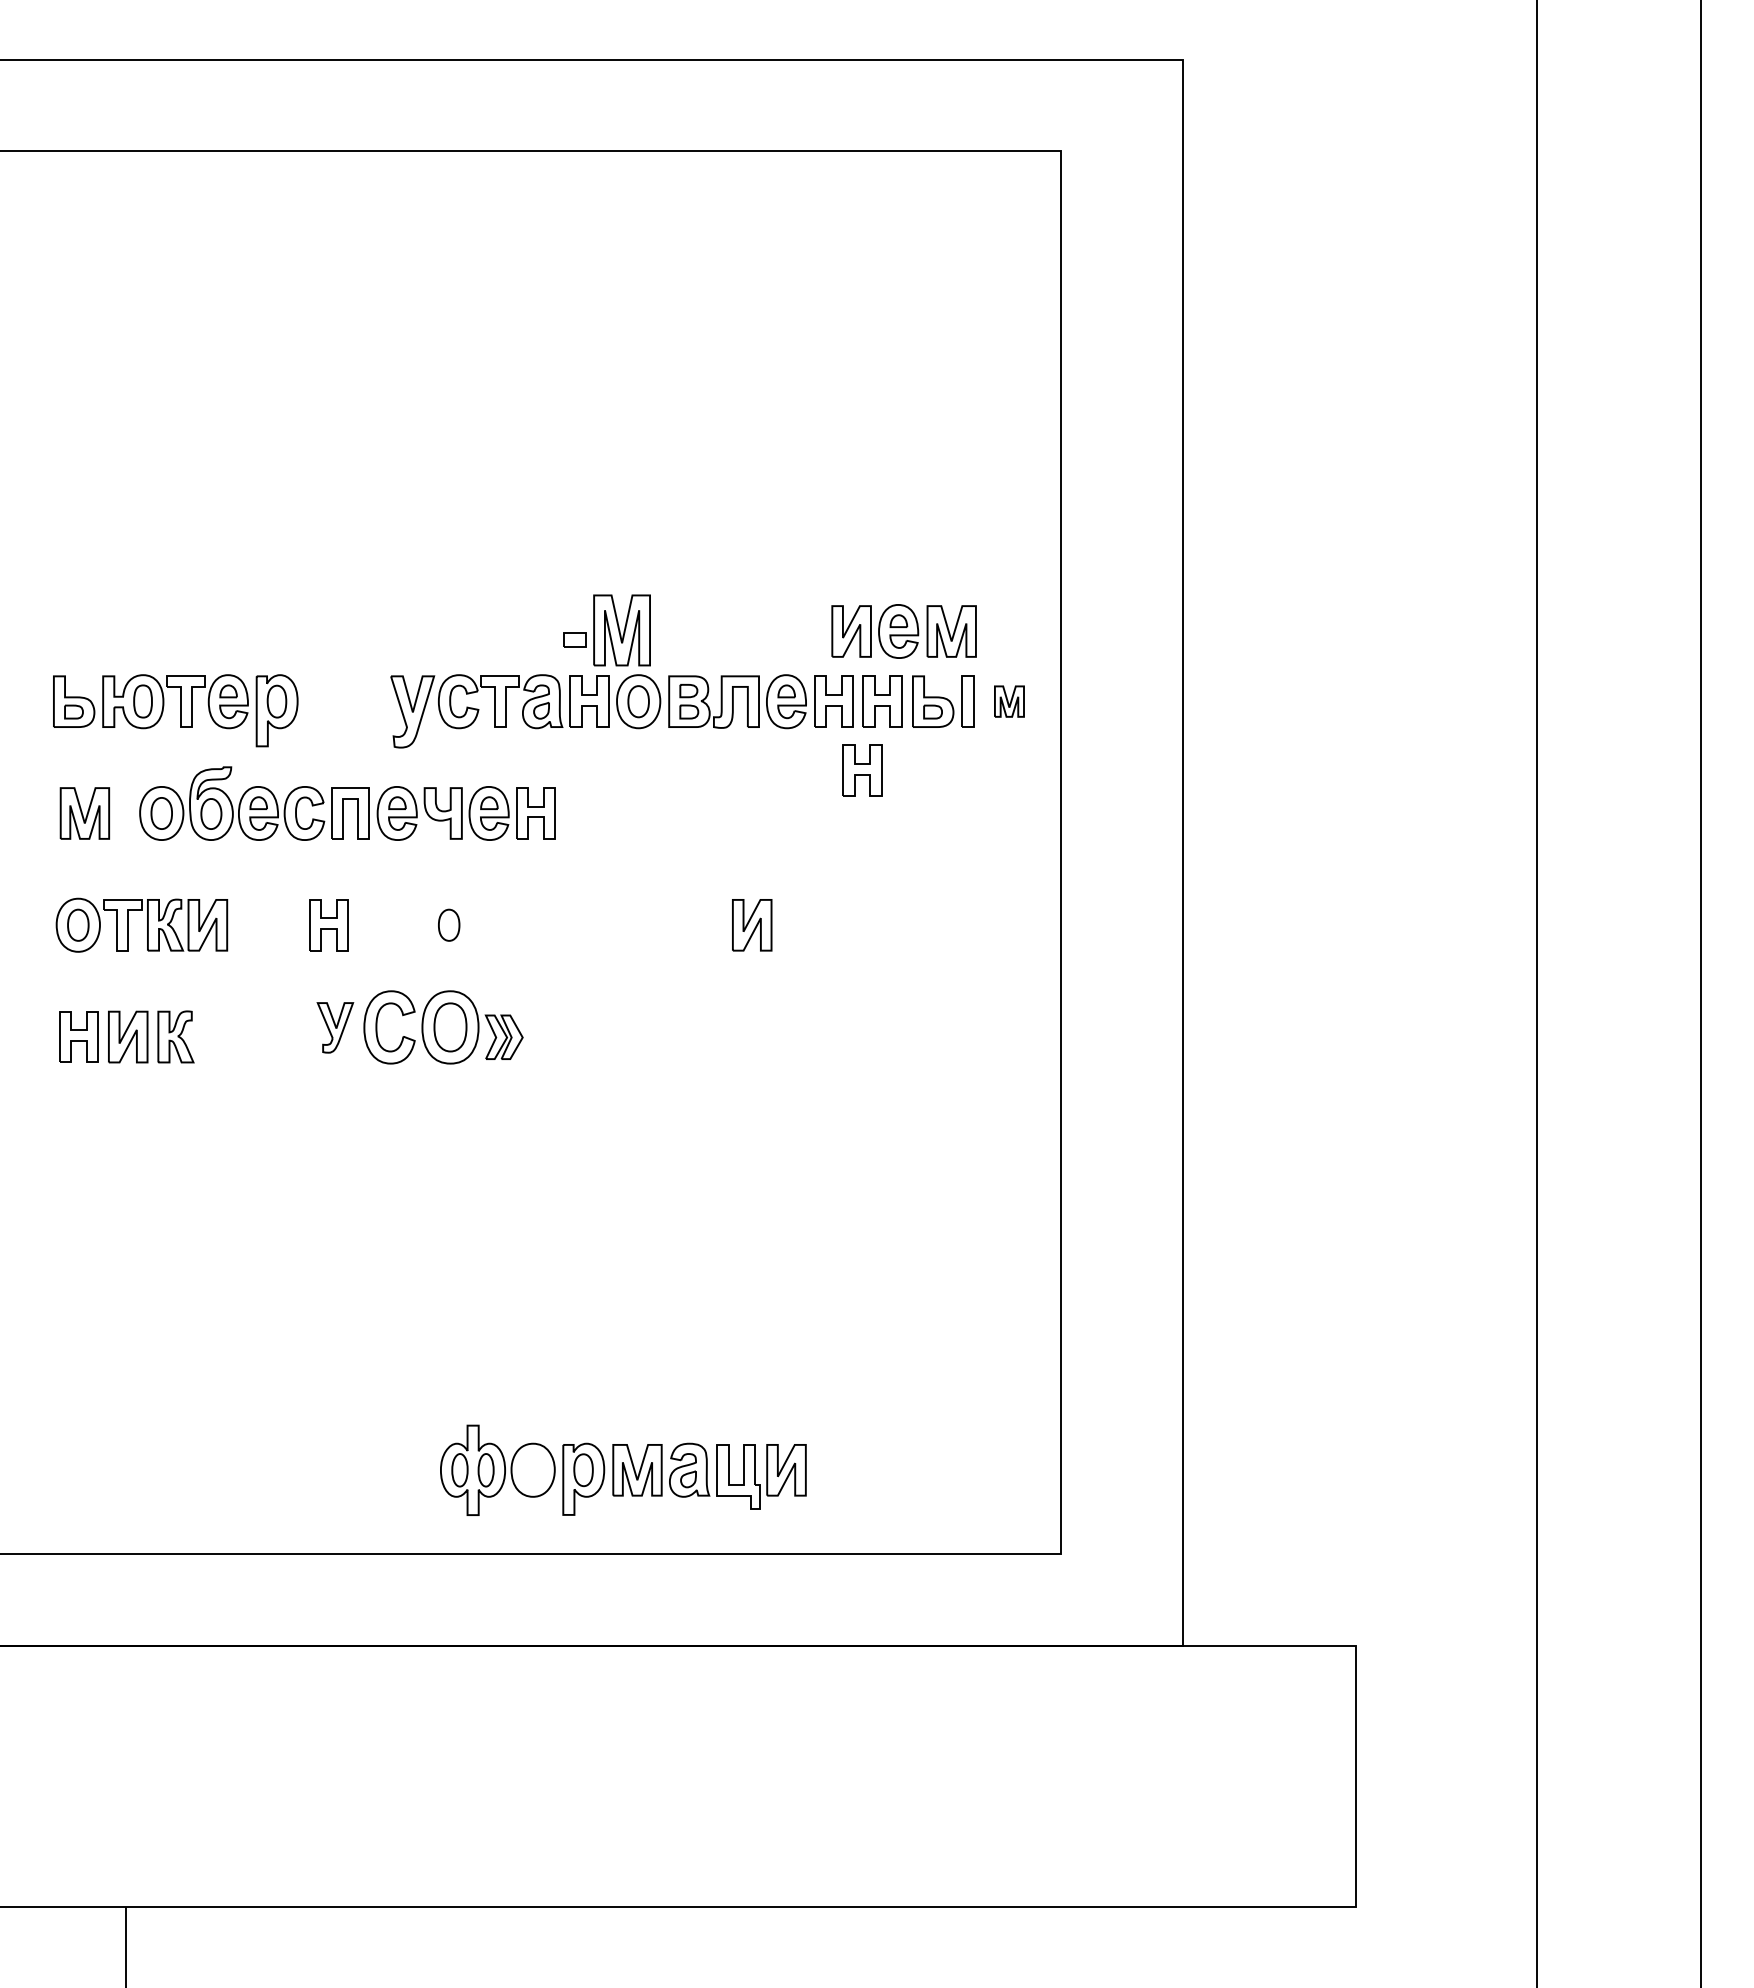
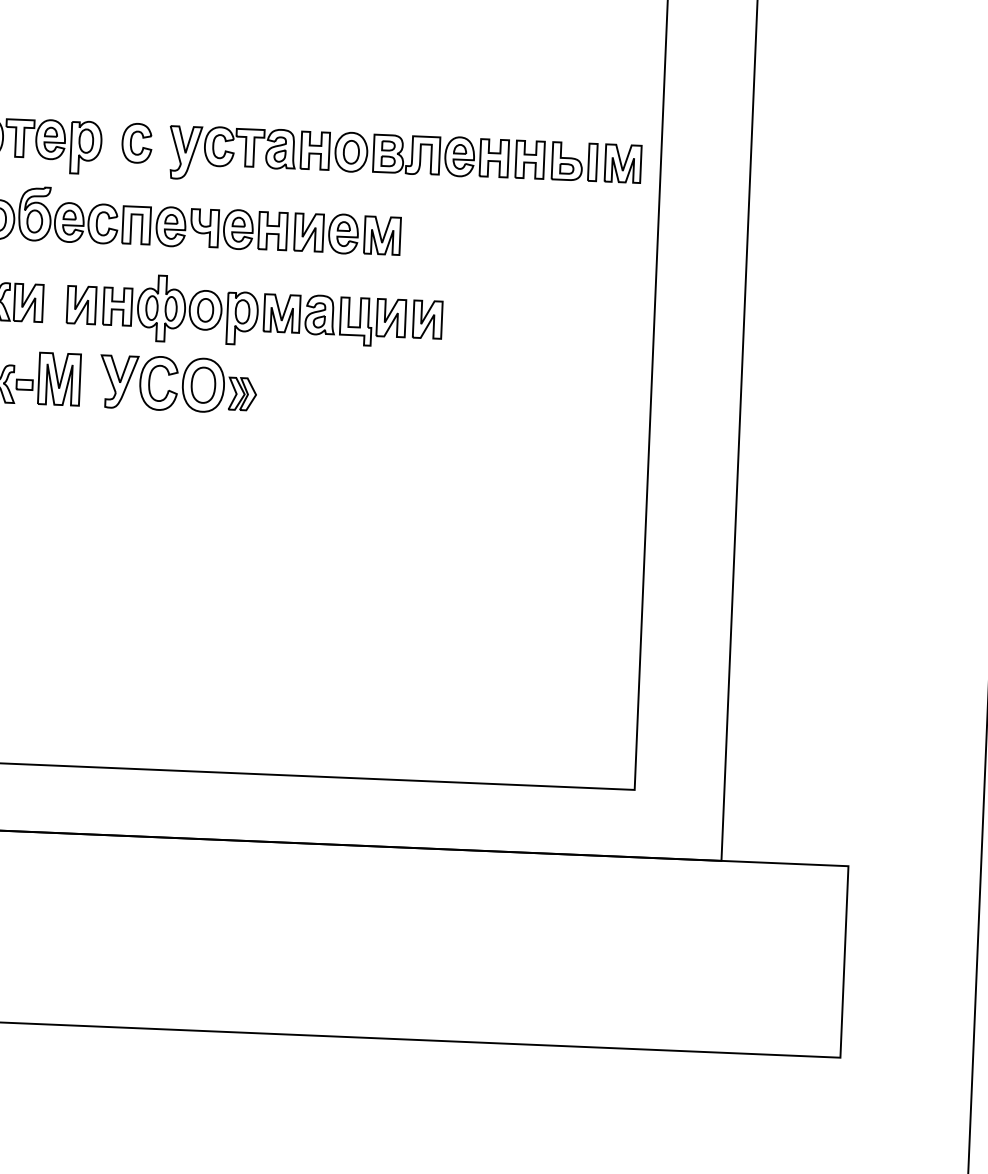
part: (606, 630) -> (48, 378), moved
part: (903, 631) -> (347, 234), moved
part: (338, 701) -> (131, 142), added
part: (1009, 701) -> (623, 163), size x1.67
part: (862, 770) -> (513, 209), removed
part: (279, 925) -> (81, 305), added
part: (335, 1027) -> (119, 381), size x1.43
part: (623, 1469) -> (271, 312), moved

